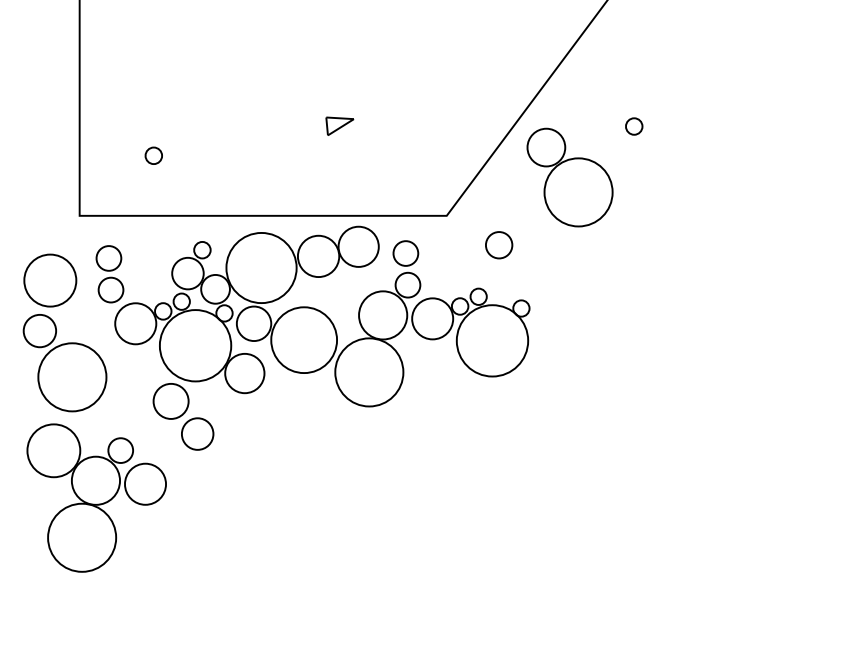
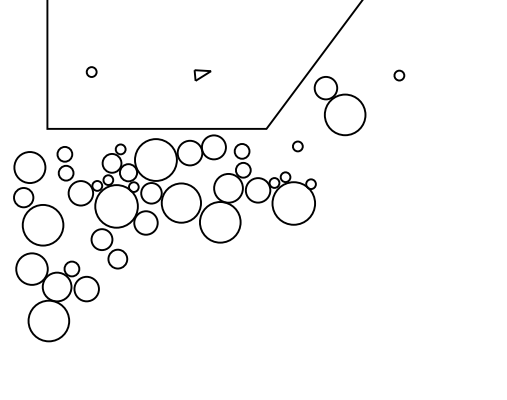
part: (634, 126) -> (399, 75), moved
part: (153, 154) -> (91, 71), moved
part: (498, 245) -> (297, 146), size x0.62

